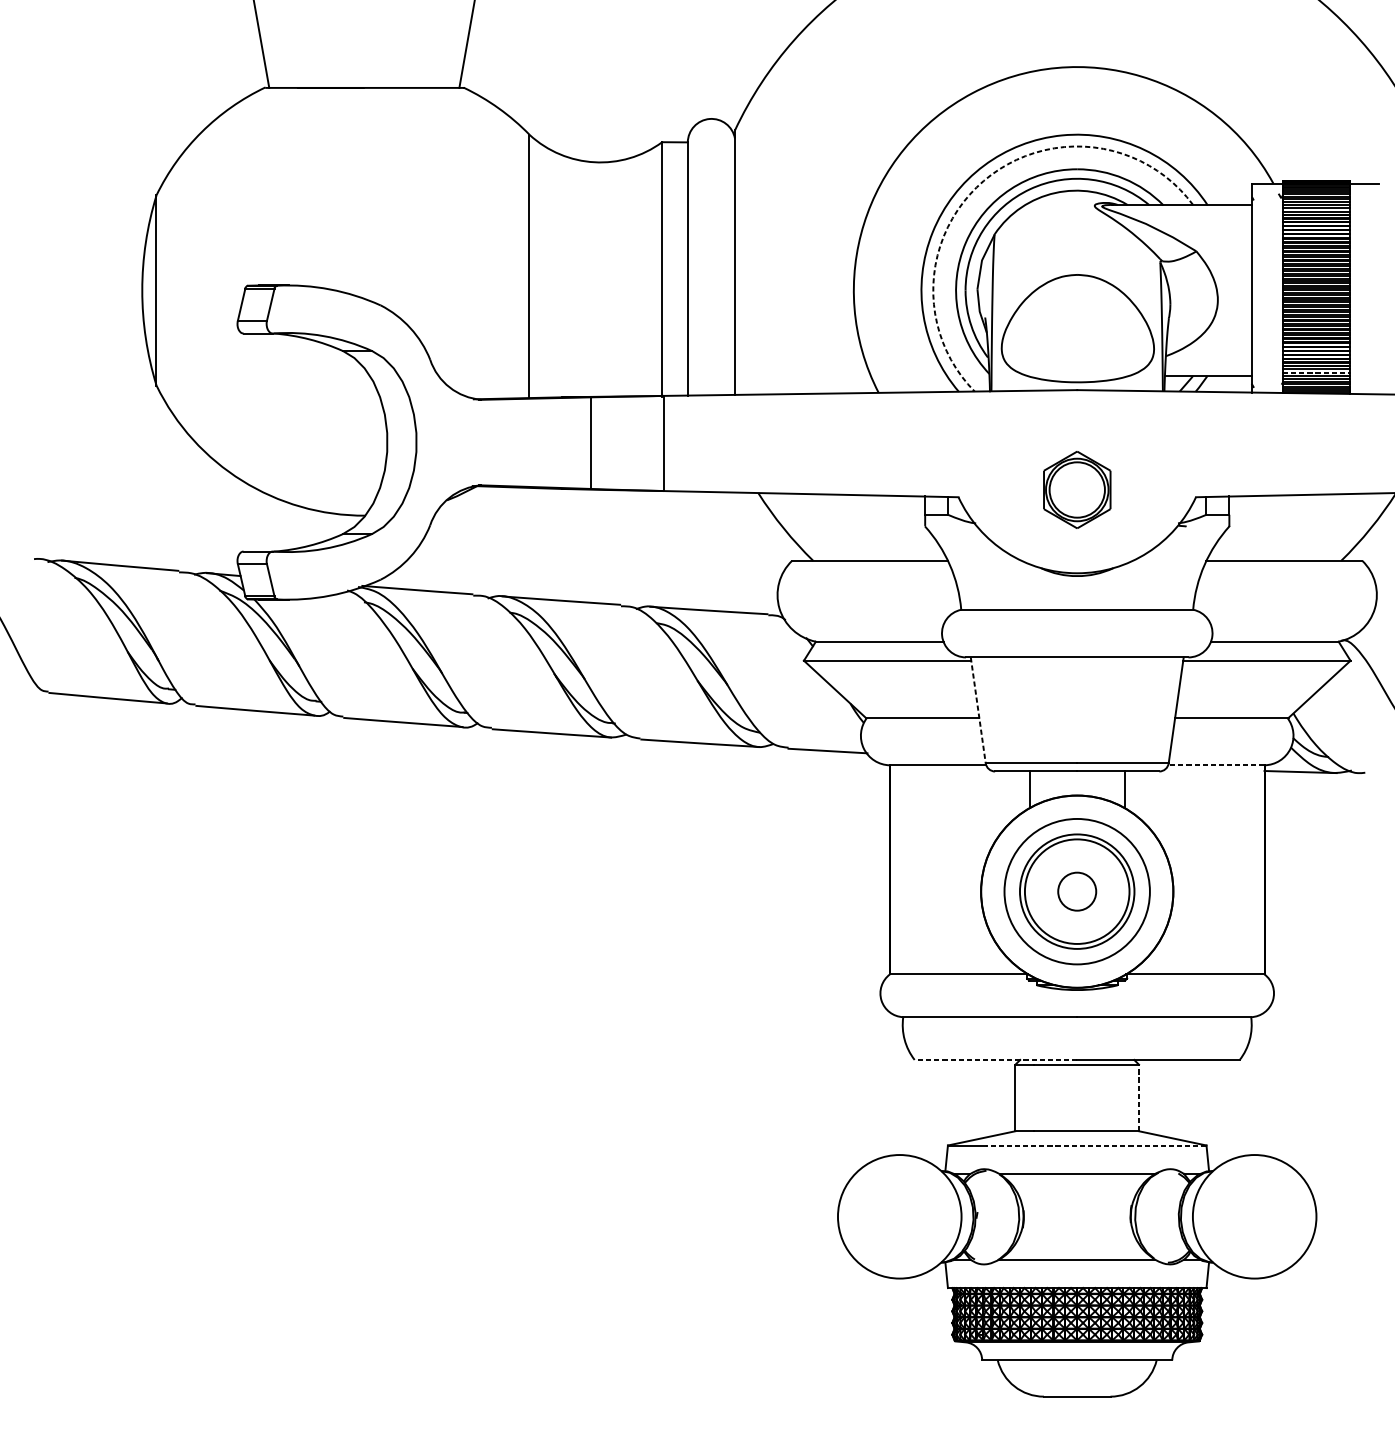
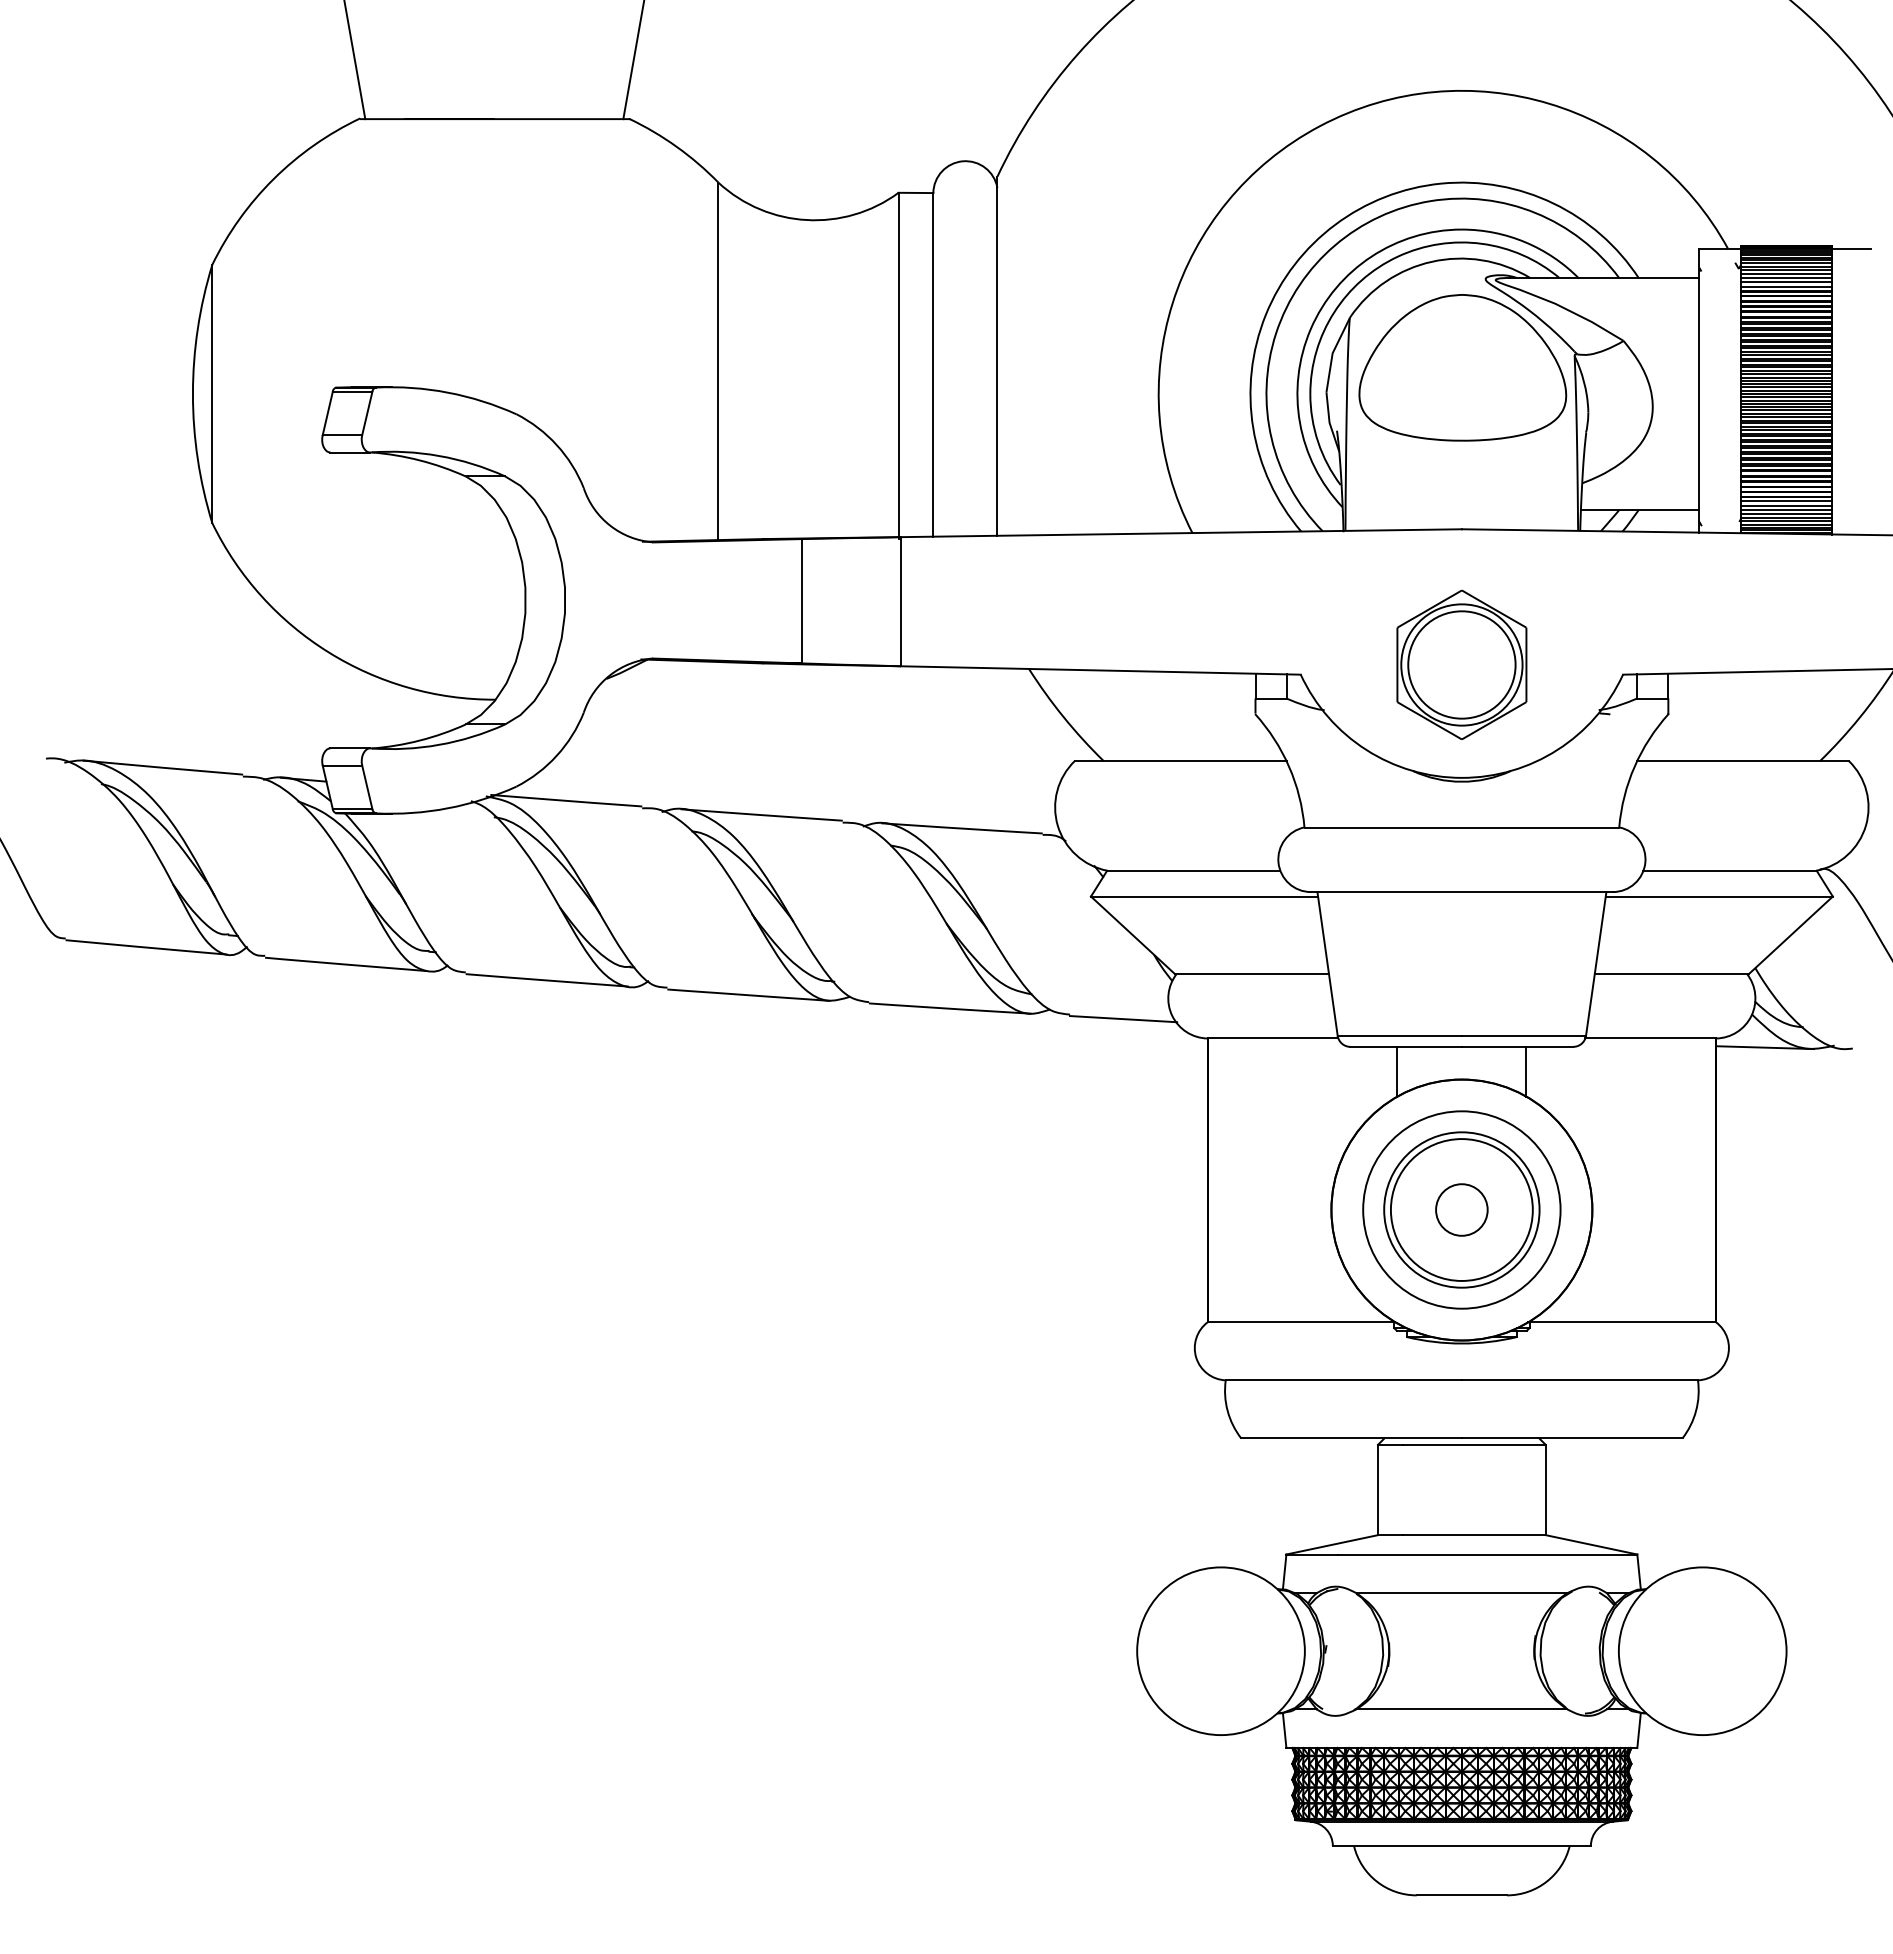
arc: (983, 181) -> (1334, 245), dashed -> solid
part: (1077, 328) -> (1462, 367), moved
line: (1316, 372) -> (1786, 505), dashed -> solid
part: (1076, 489) -> (1461, 664), size x1.43
line: (978, 710) -> (1327, 963), dashed -> solid
line: (1216, 765) -> (1650, 1038), dashed -> solid
line: (995, 1060) -> (1351, 1438), dashed -> solid
line: (1138, 1097) -> (1545, 1489), dashed -> solid
line: (1096, 1145) -> (1487, 1554), dashed -> solid

